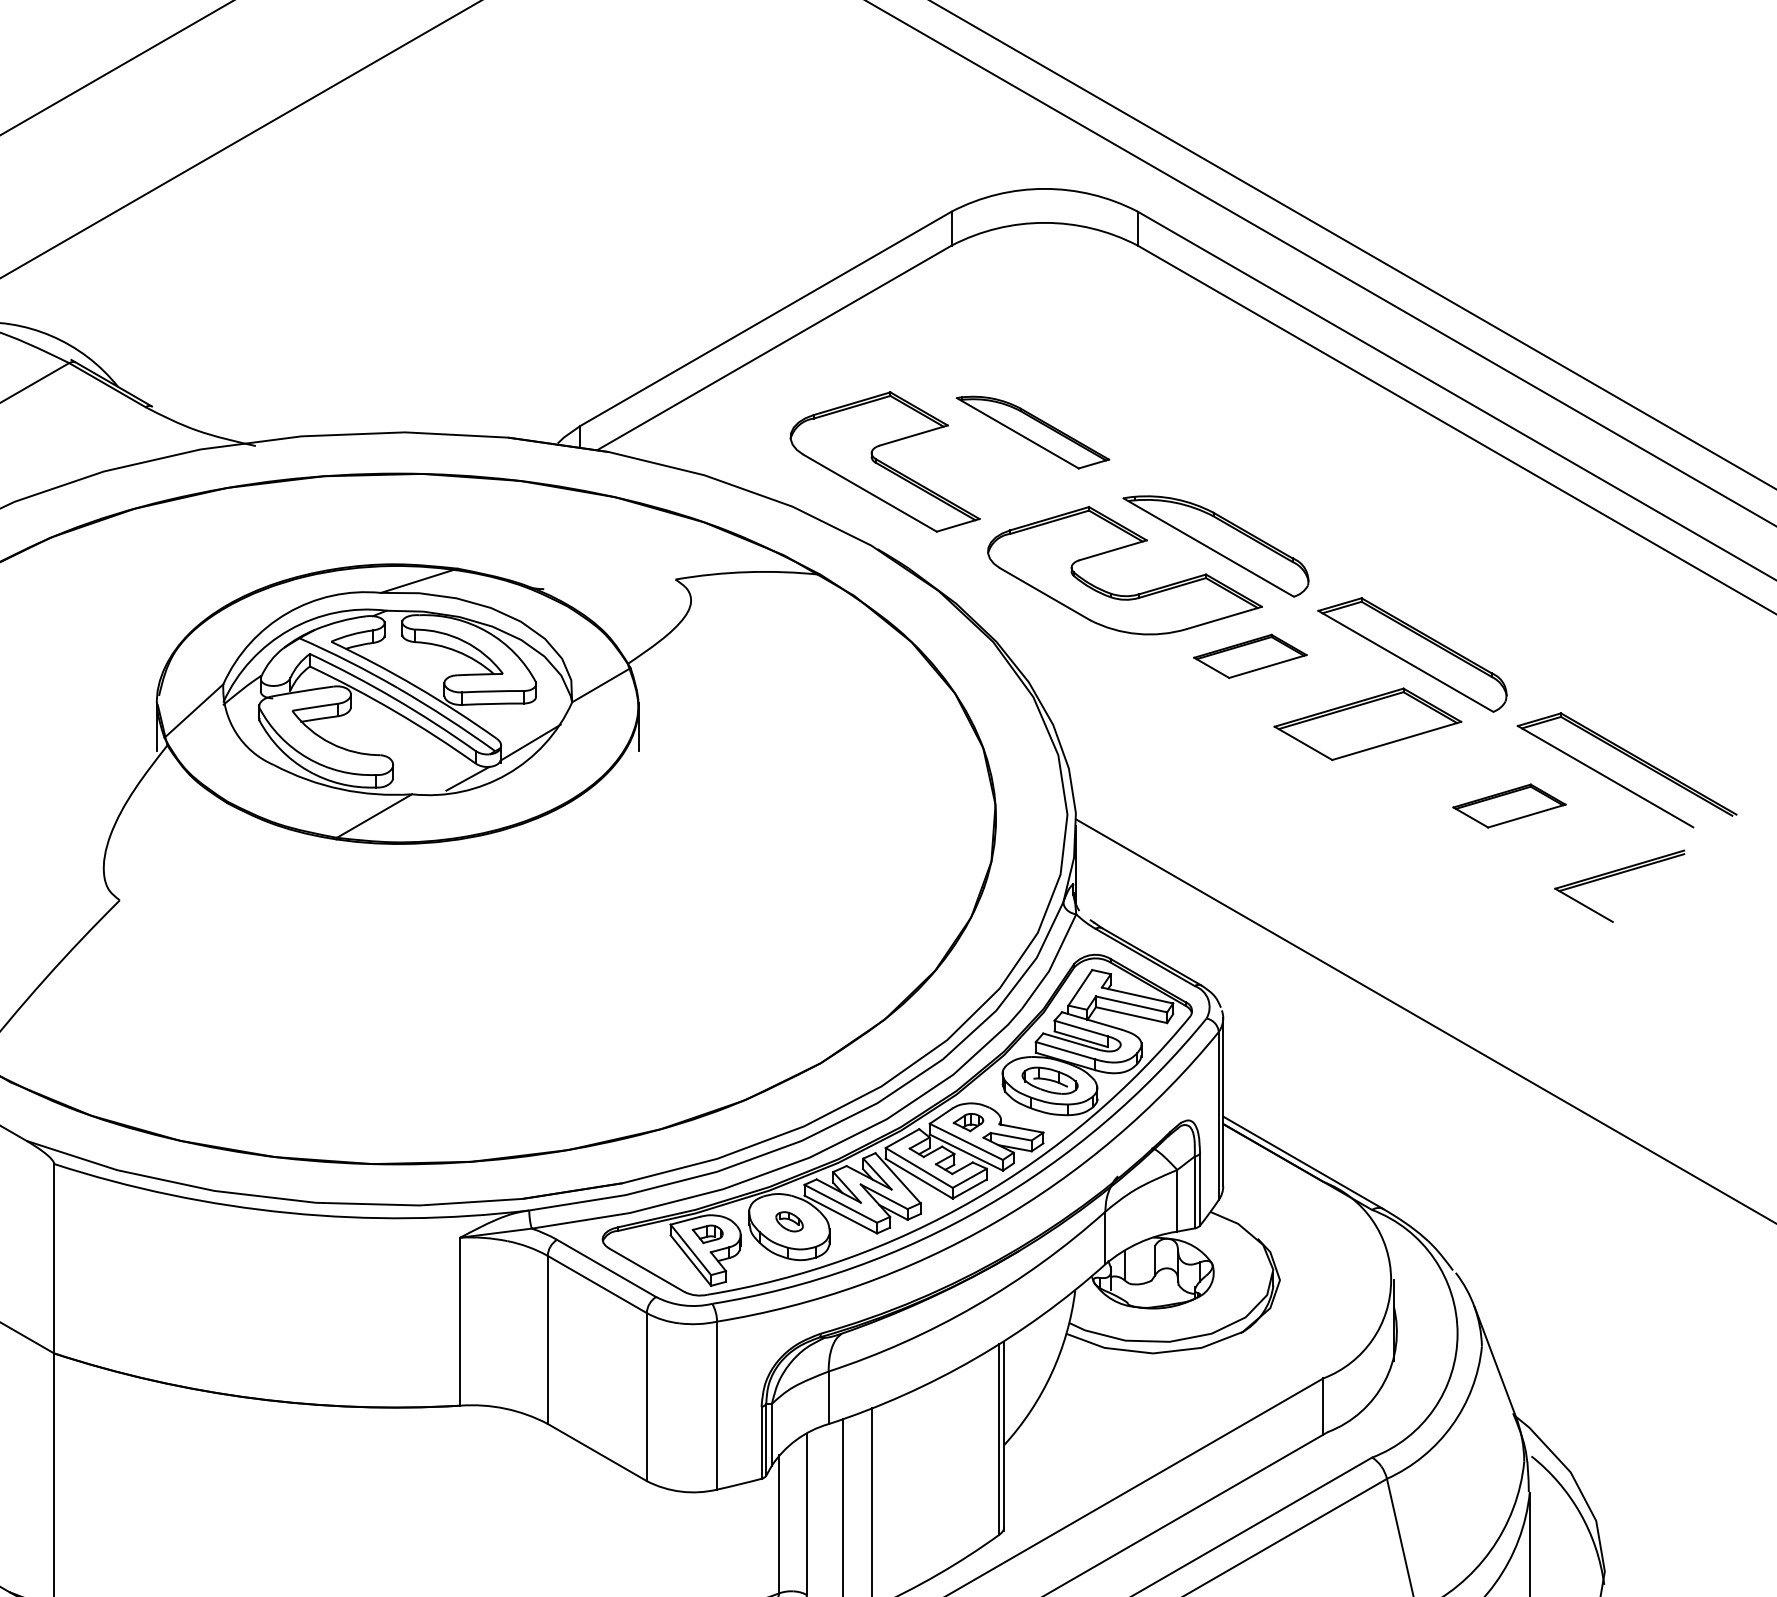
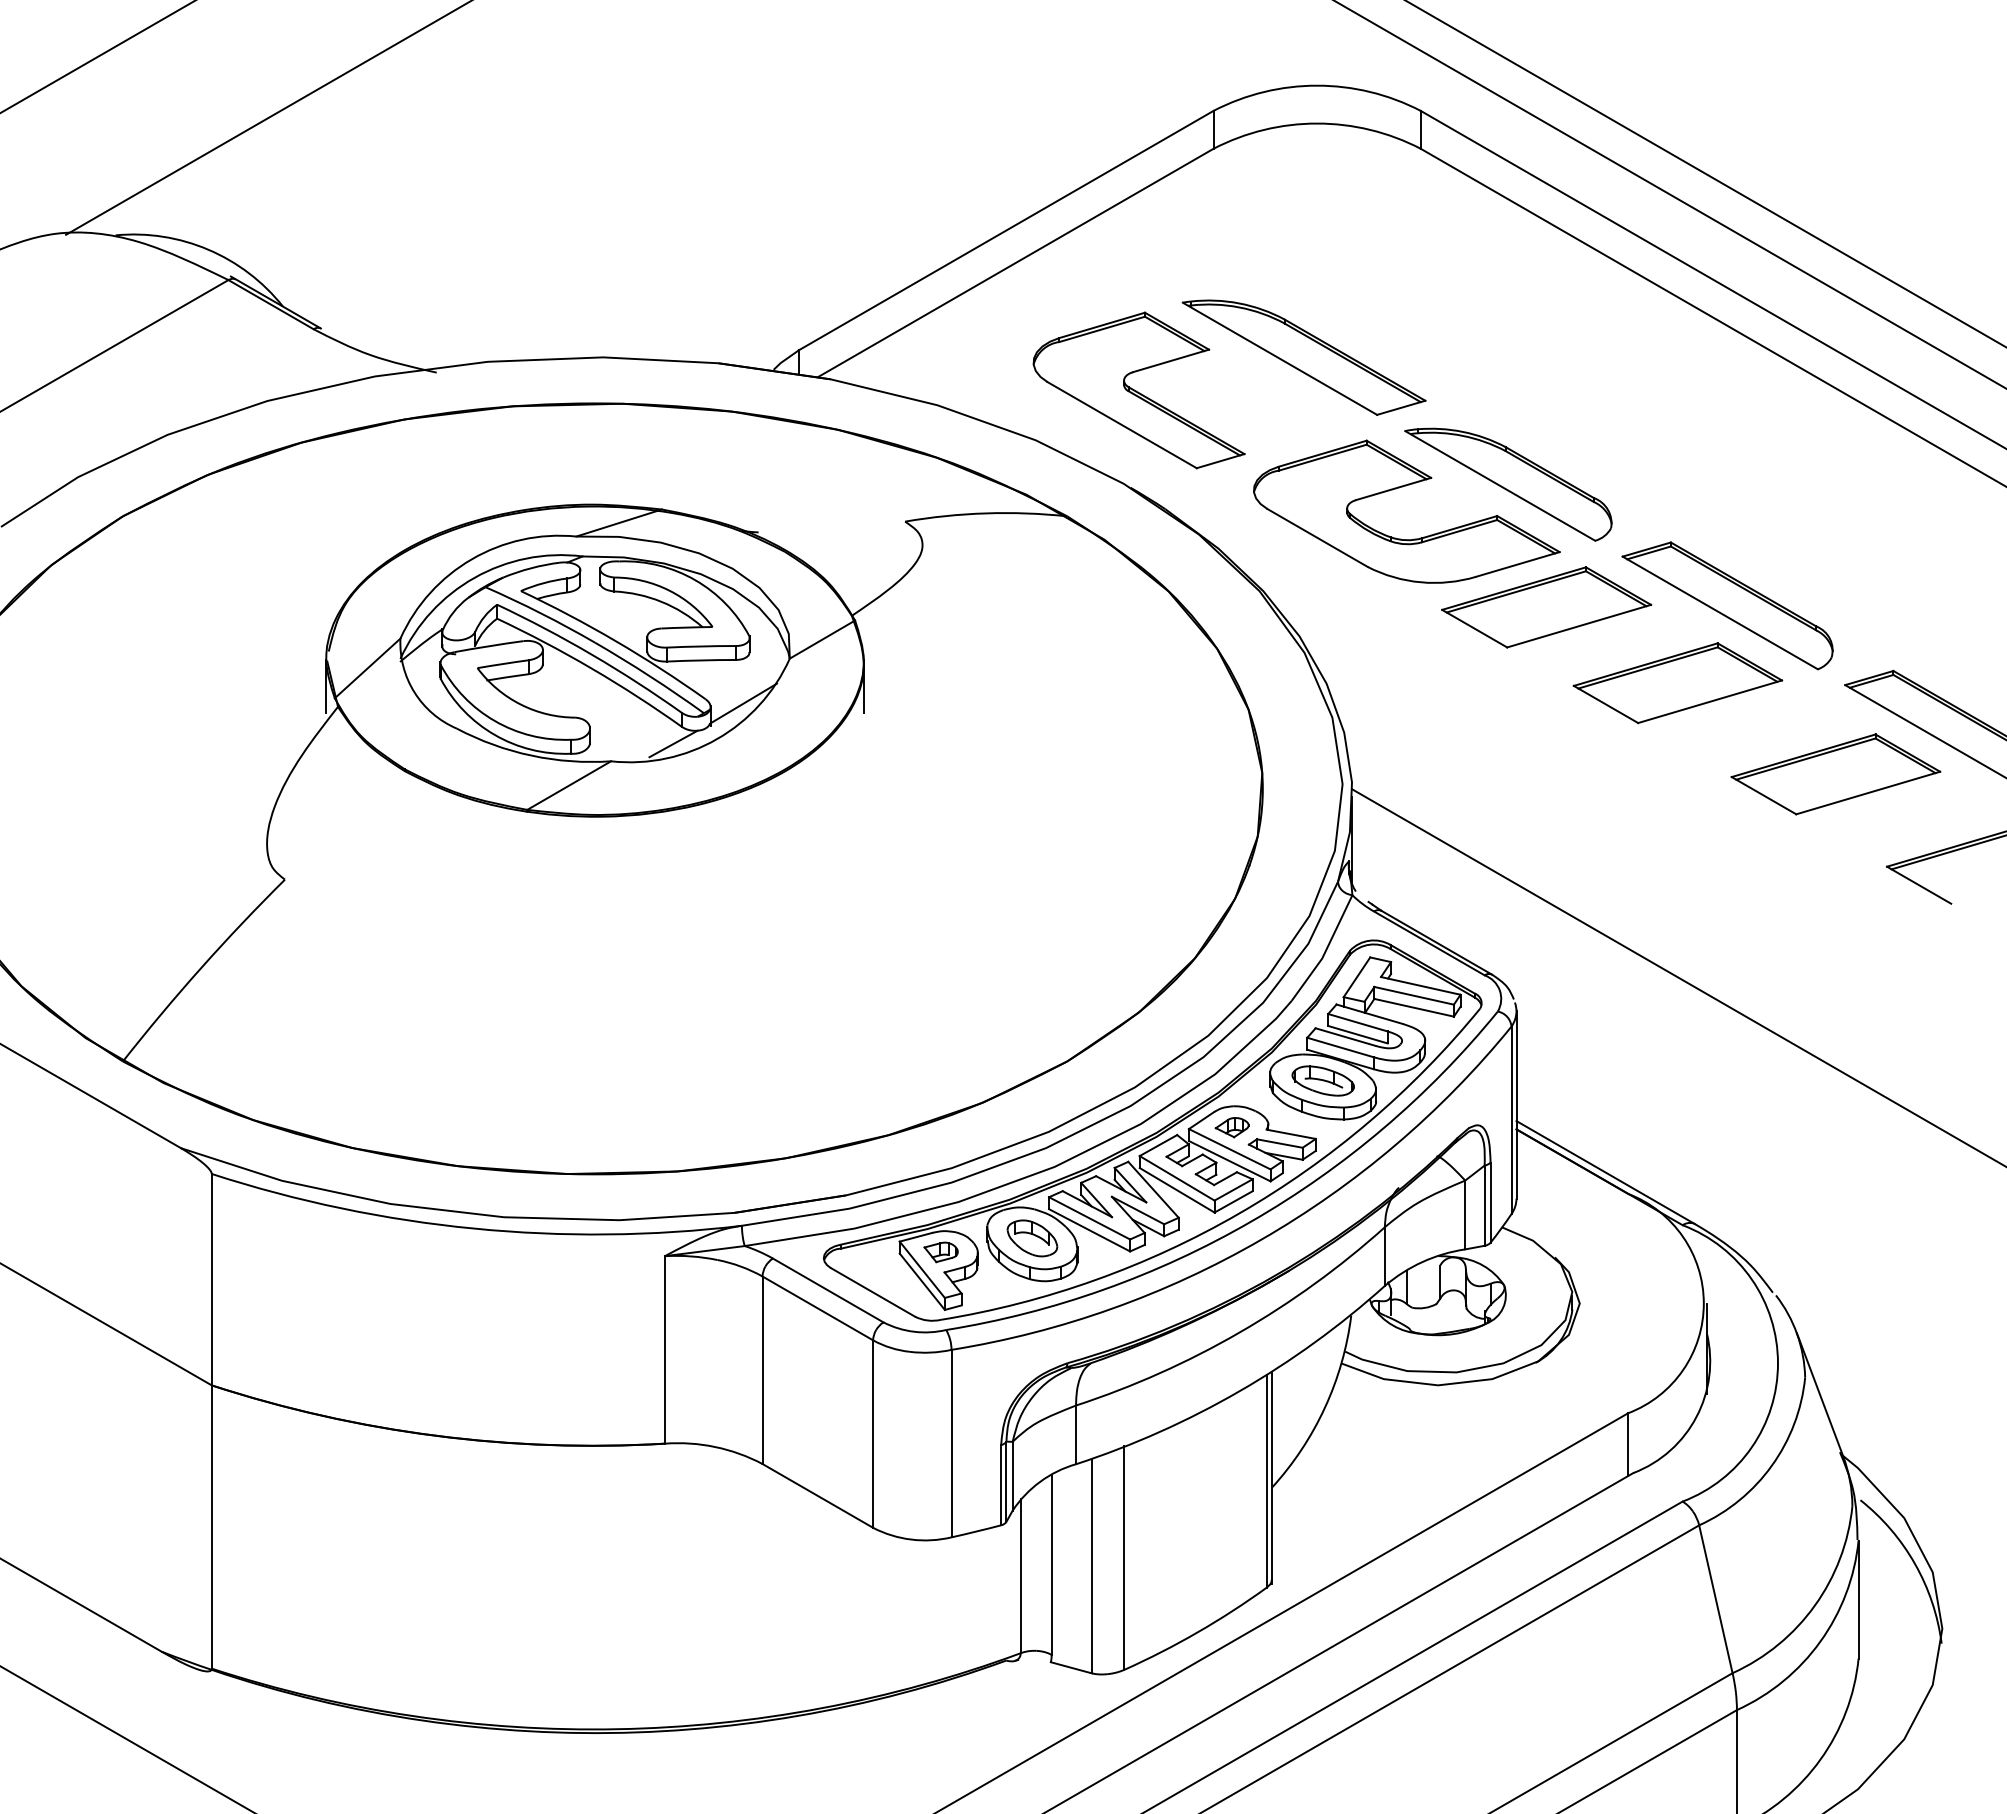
part: (1032, 432) -> (1303, 357), size x1.43
part: (1250, 656) -> (1546, 607), size x1.67
part: (1509, 806) -> (1835, 774), size x1.67
part: (789, 1221) -> (1032, 1238), size x1.67

